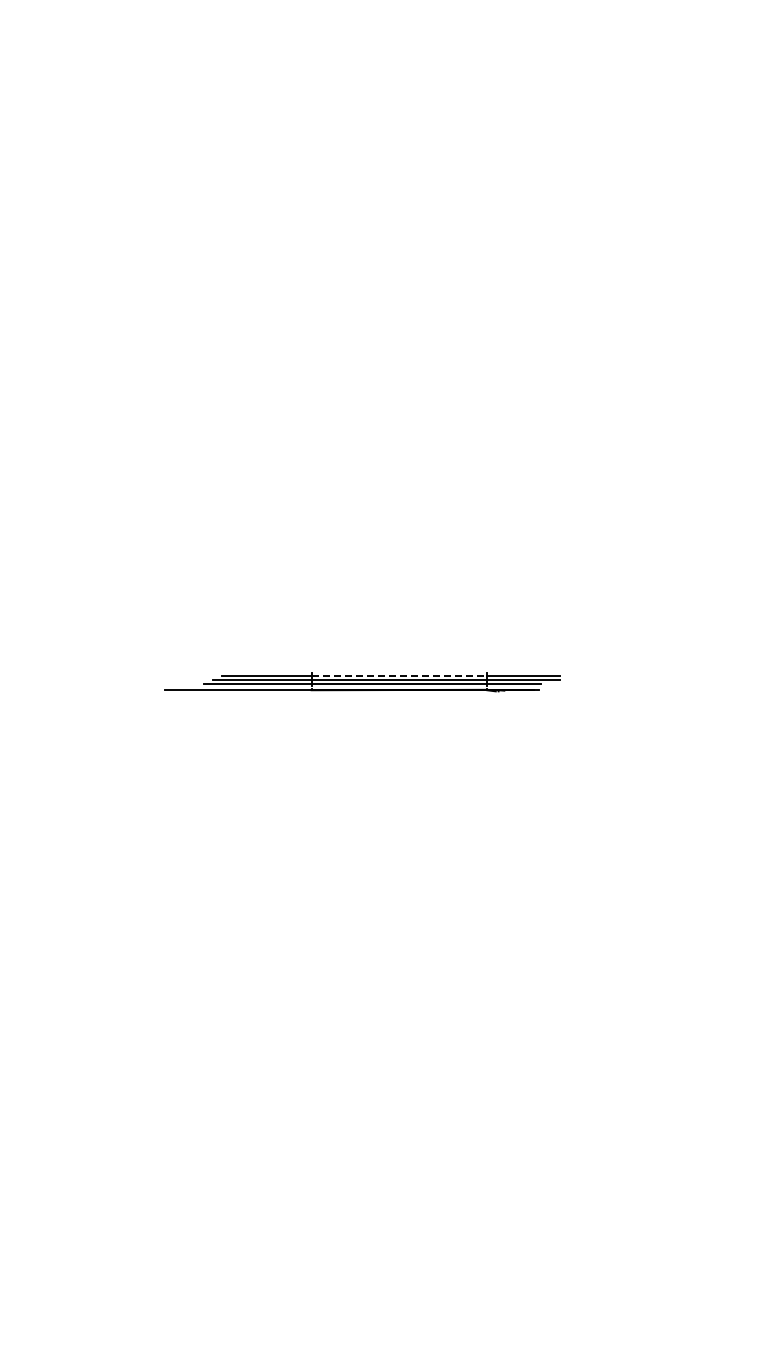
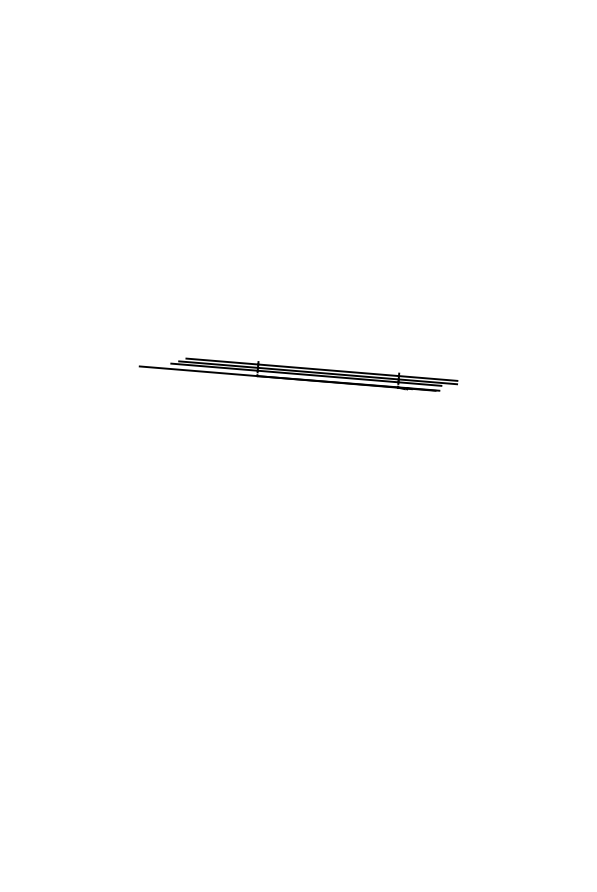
line: (399, 675) -> (328, 370), dashed -> solid

